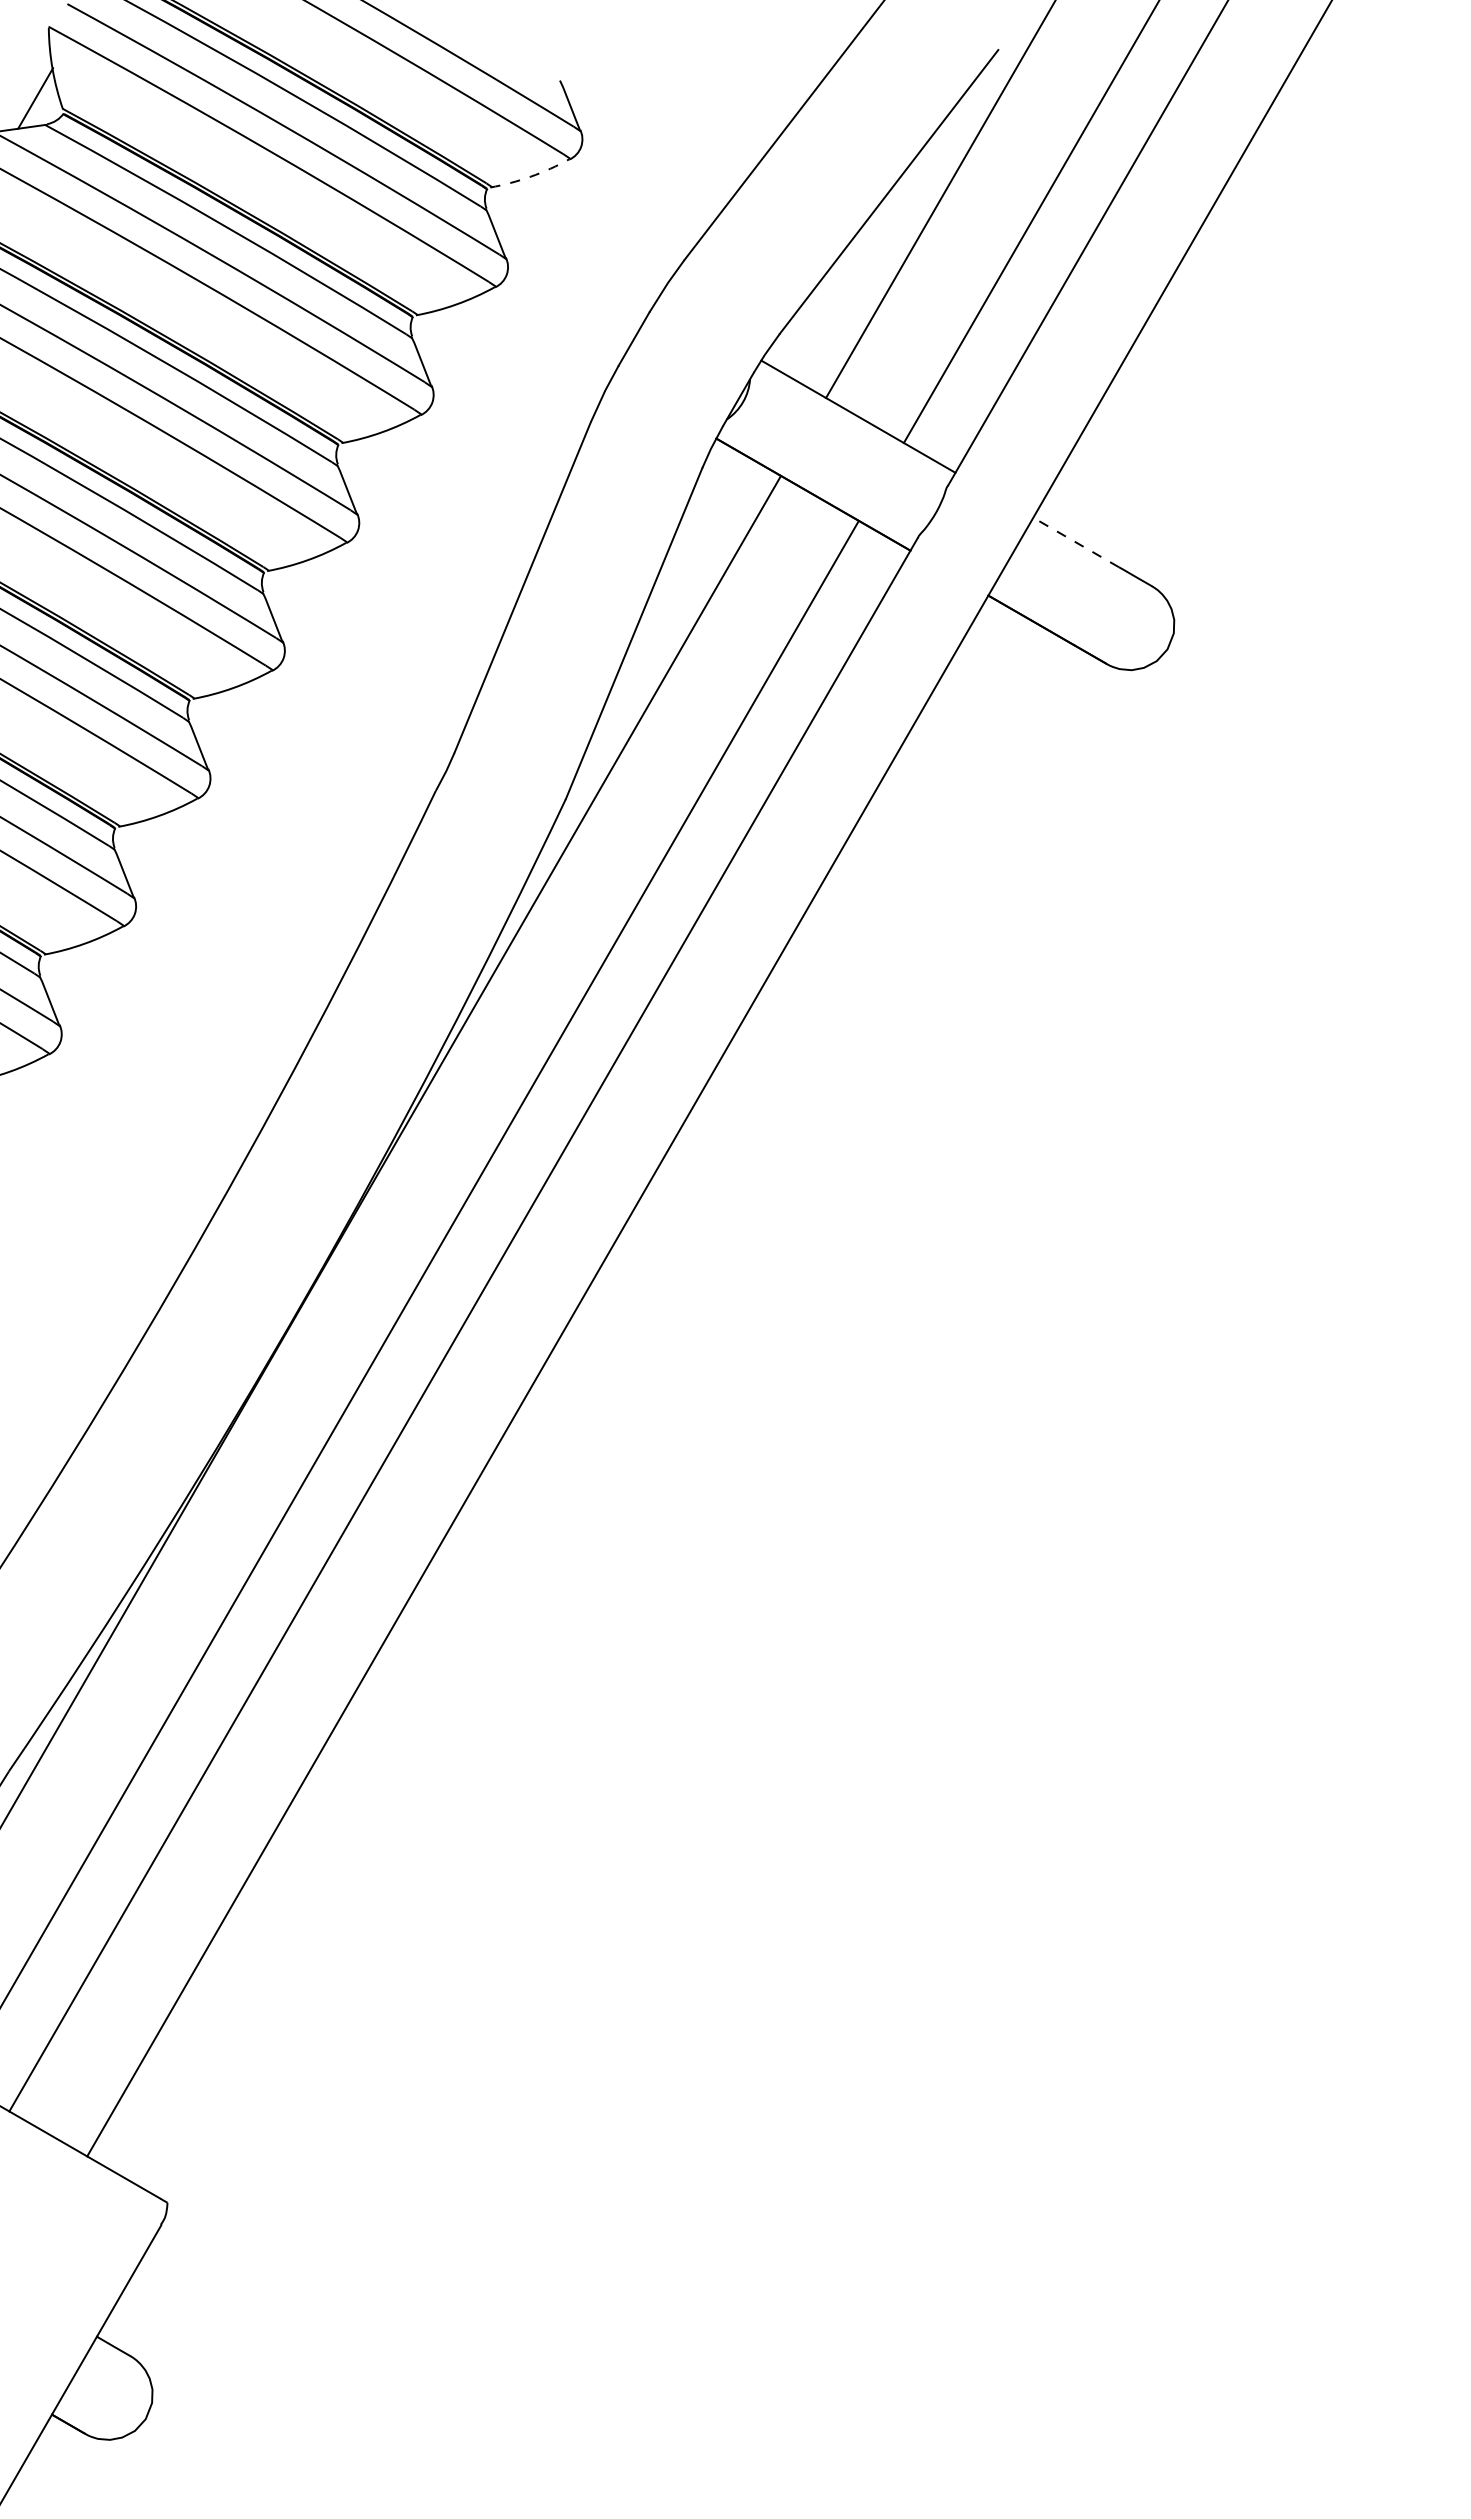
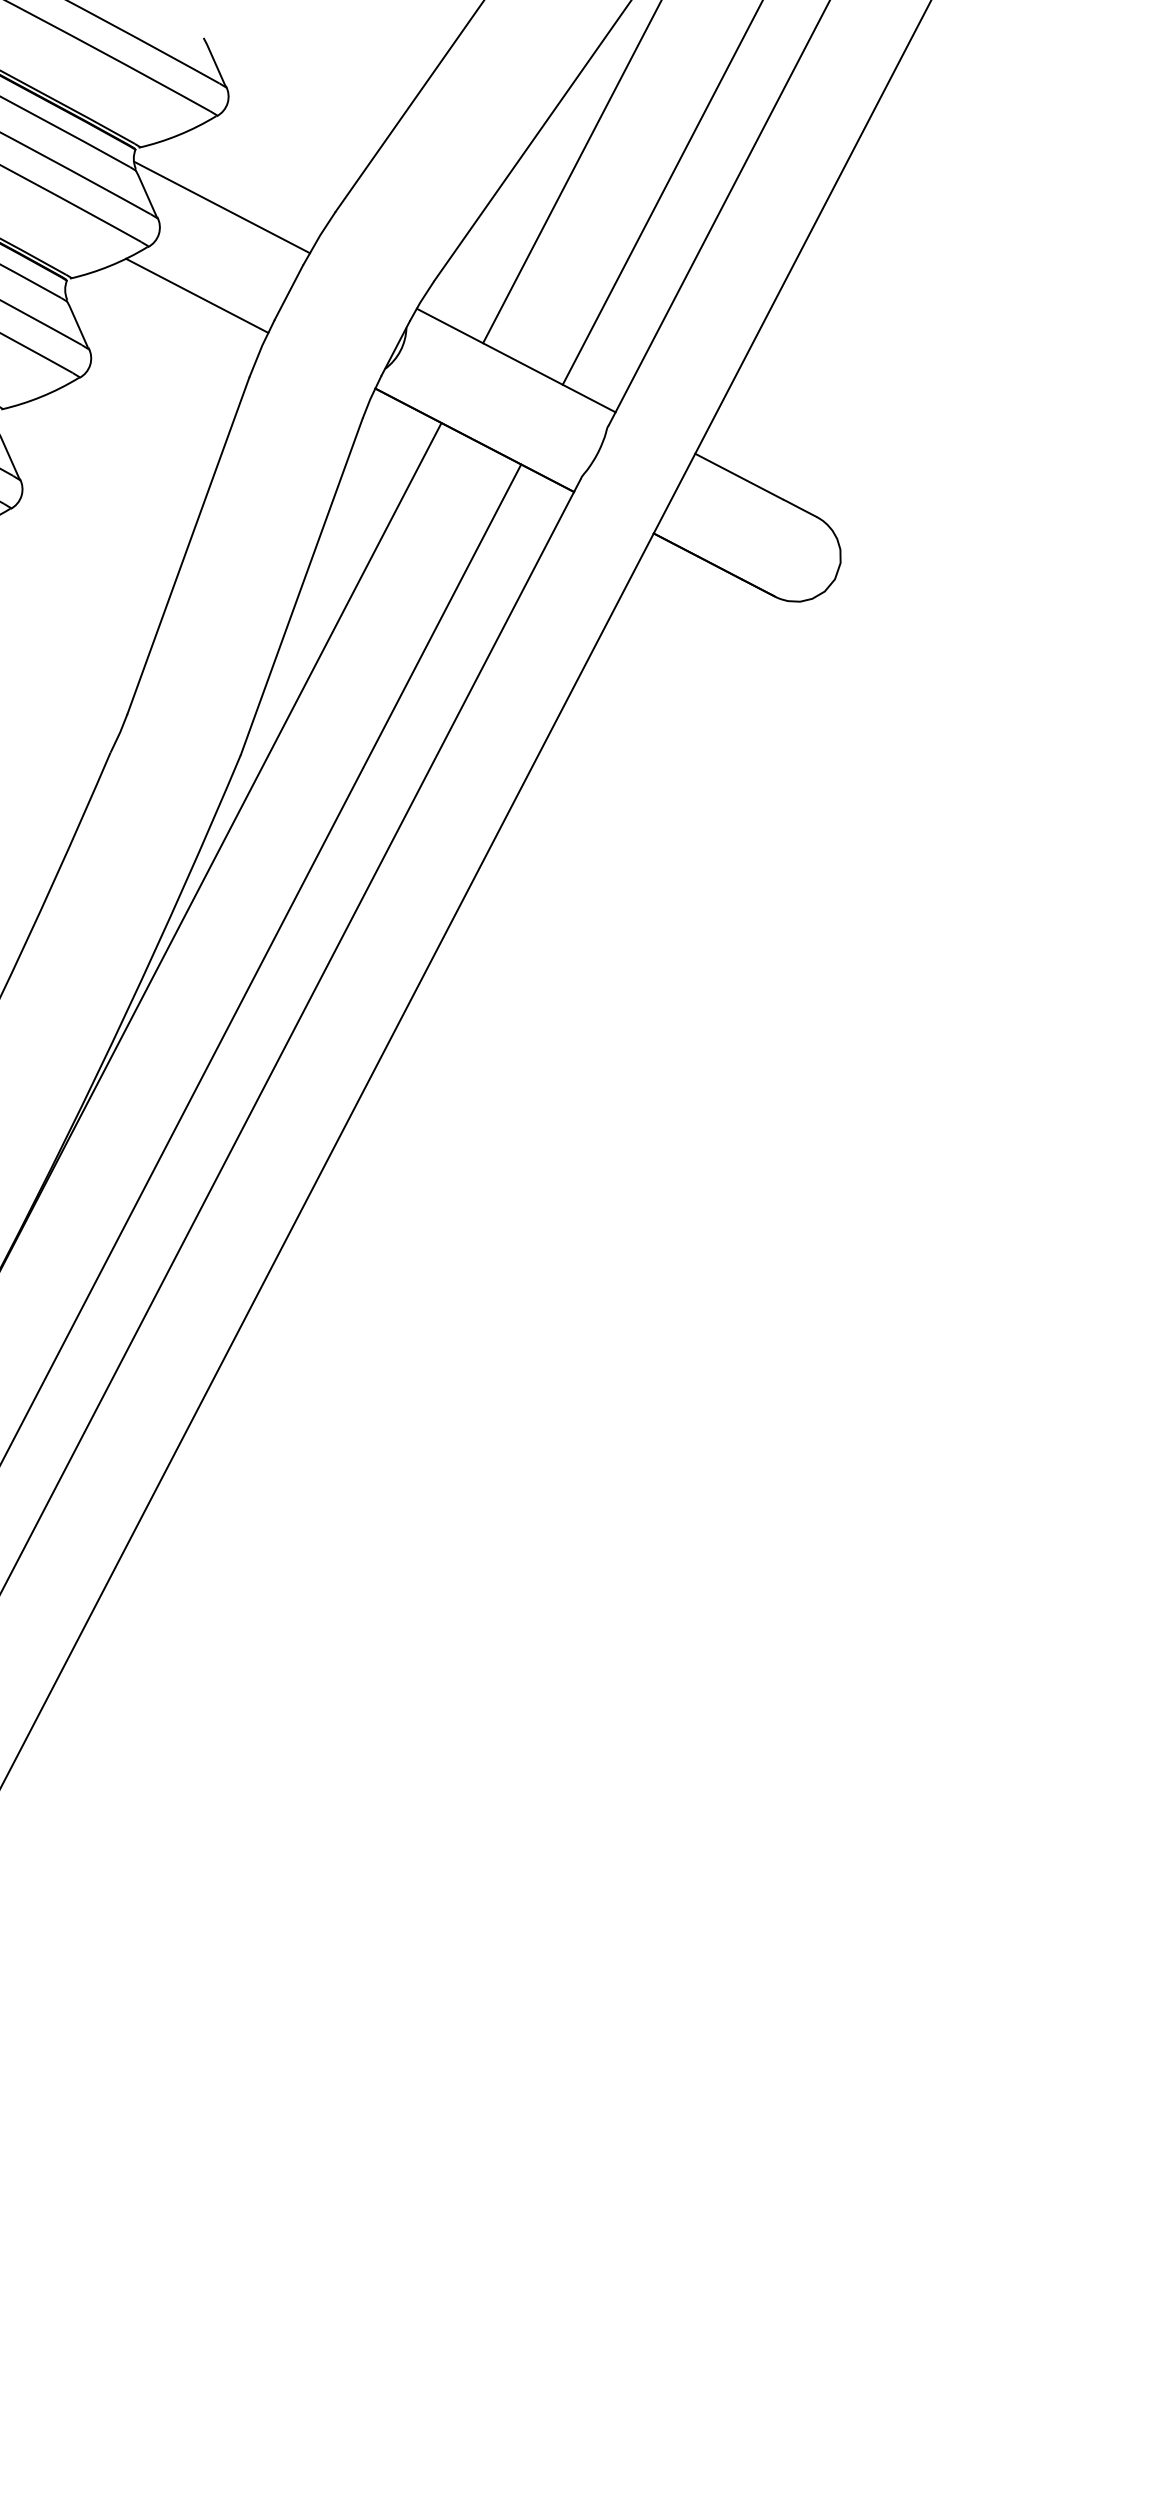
arc: (530, 176) -> (178, 134), dashed -> solid
line: (570, 250) -> (221, 207), added
line: (541, 338) -> (196, 296), added
line: (1075, 542) -> (738, 476), dashed -> solid

